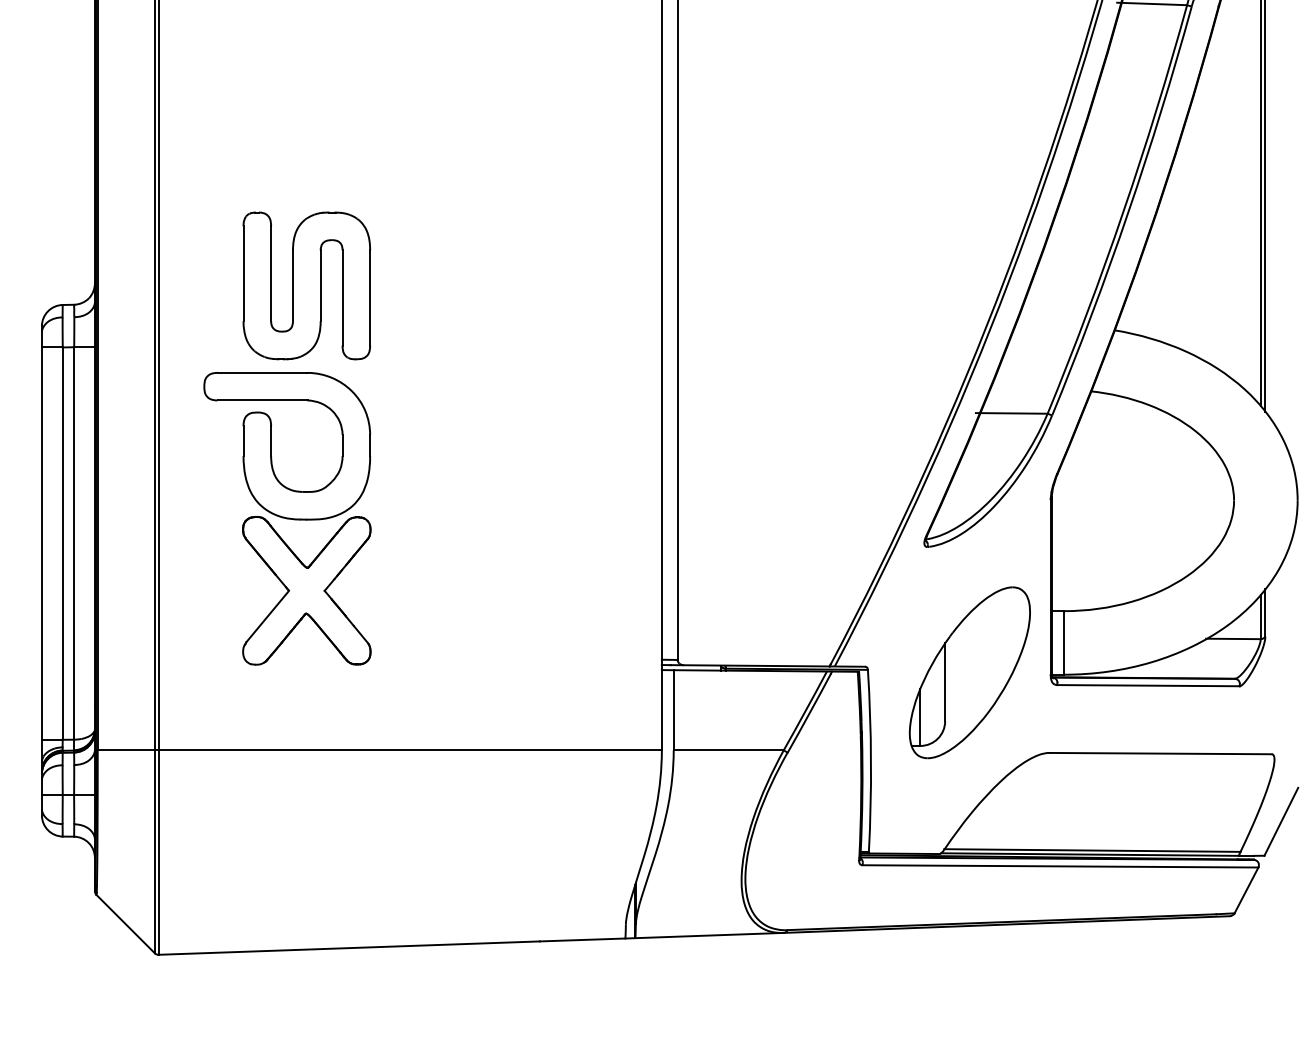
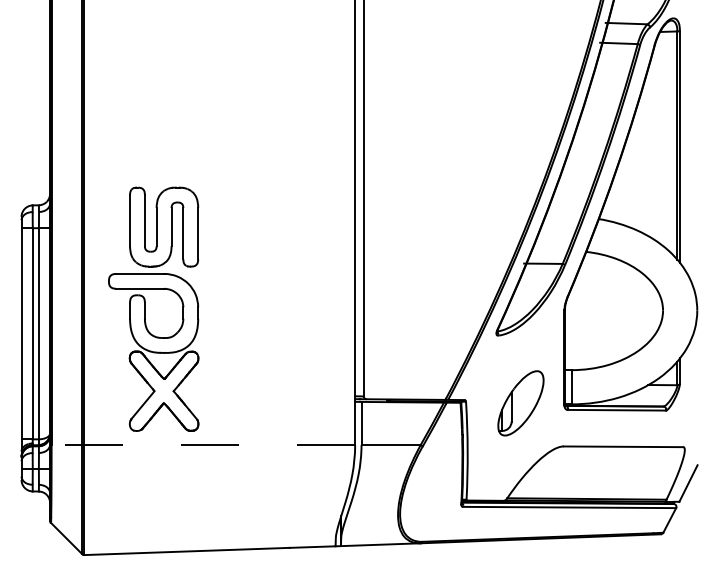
part: (272, 437) -> (145, 308), moved
part: (969, 673) -> (520, 403), size x0.7
line: (378, 751) -> (202, 445), solid -> dashed

